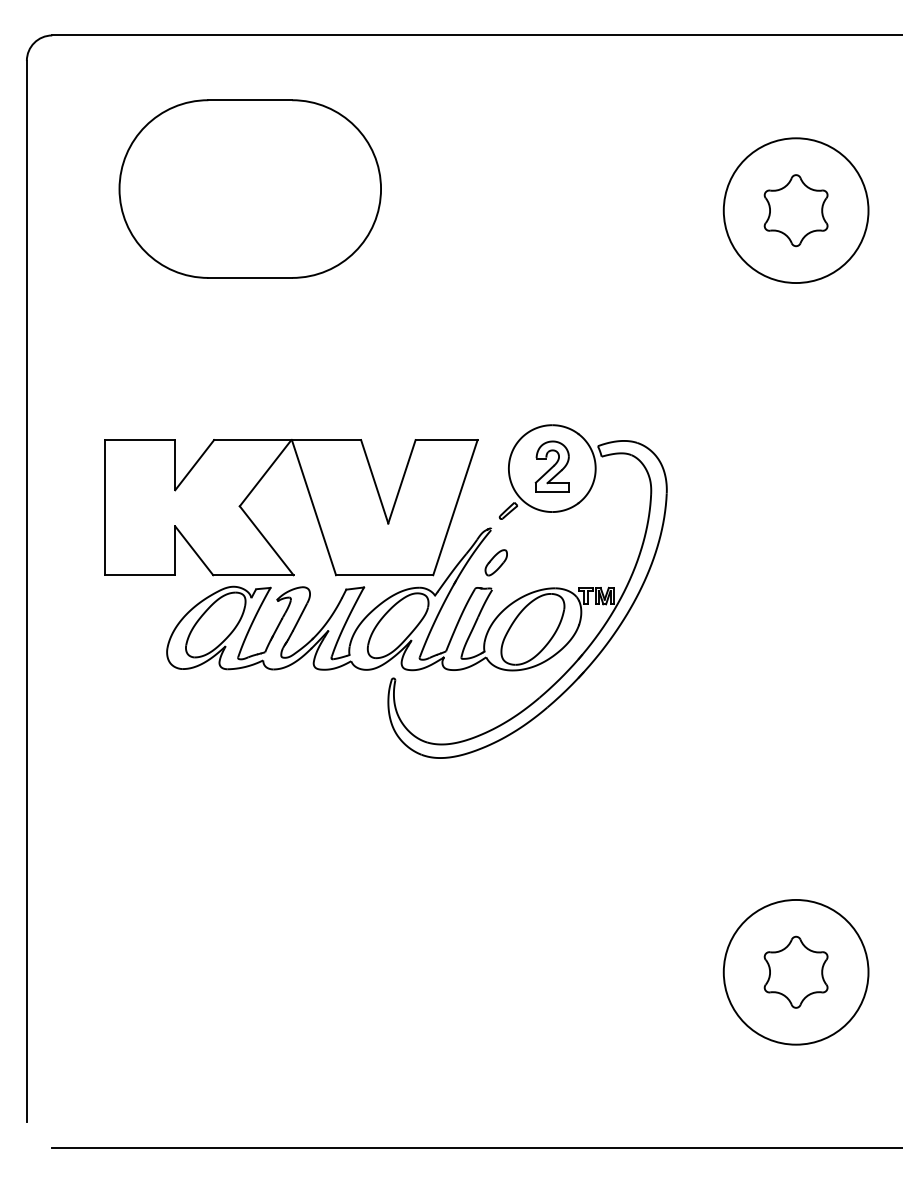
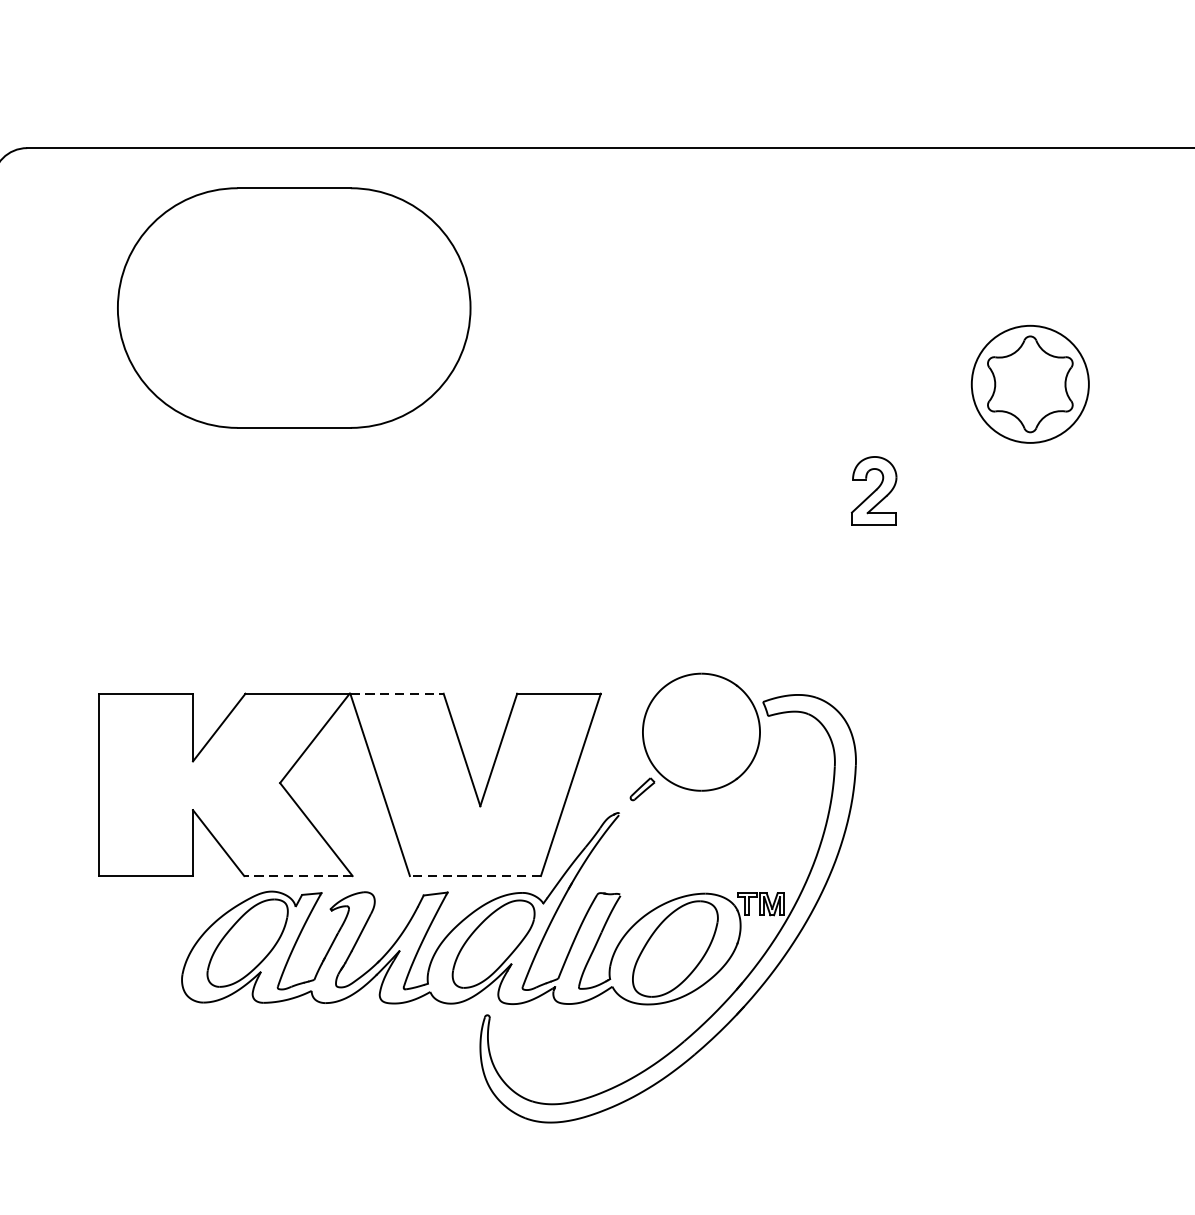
part: (249, 188) -> (293, 307), moved
circle: (795, 210) -> (1029, 384), size x0.6
line: (326, 440) -> (396, 694), solid -> dashed
part: (551, 466) -> (873, 490), moved
part: (495, 562) -> (624, 858), removed
line: (252, 575) -> (297, 876), solid -> dashed
line: (384, 575) -> (475, 876), solid -> dashed

